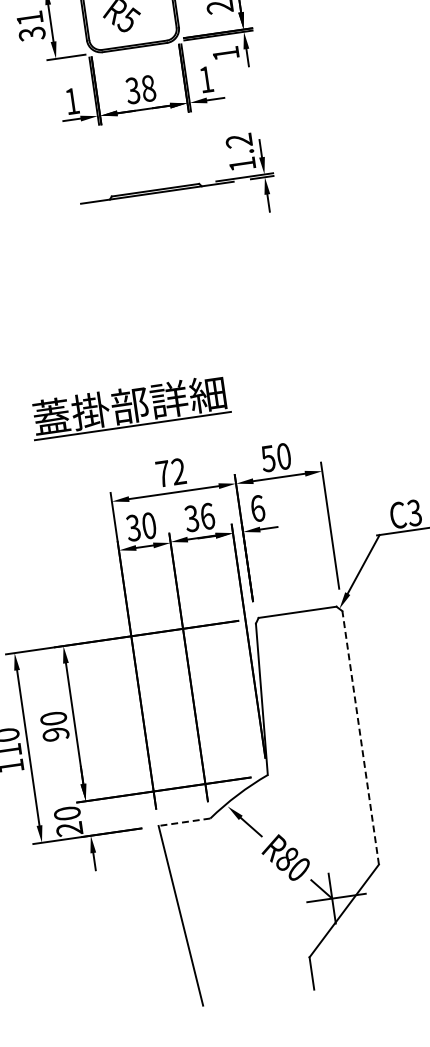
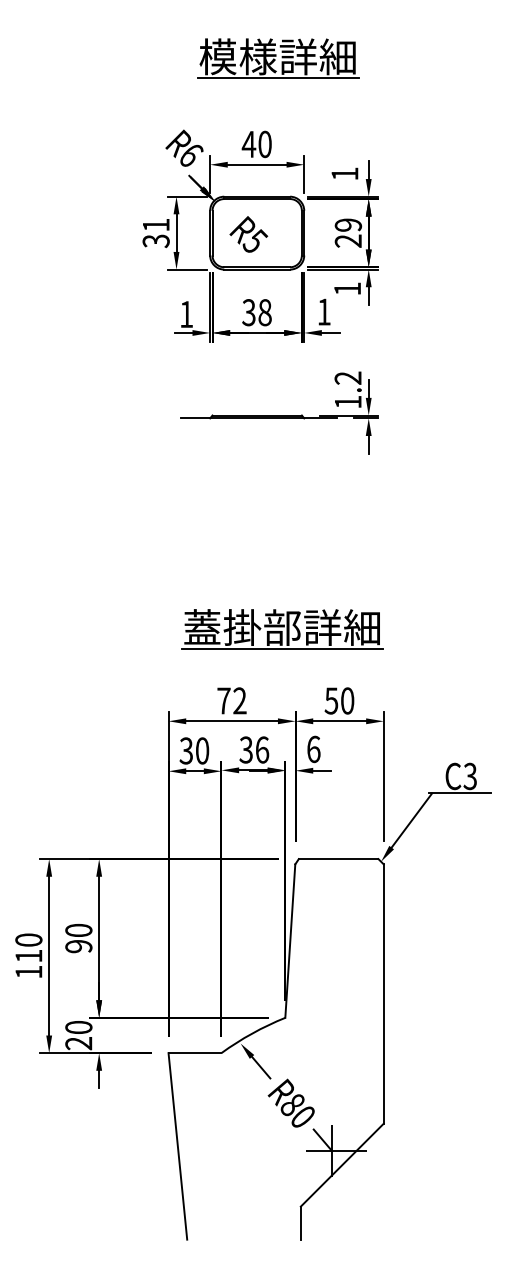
part: (130, 407) -> (282, 629), moved
line: (360, 738) -> (383, 994), dashed -> solid
line: (184, 822) -> (194, 1053), dashed -> solid

